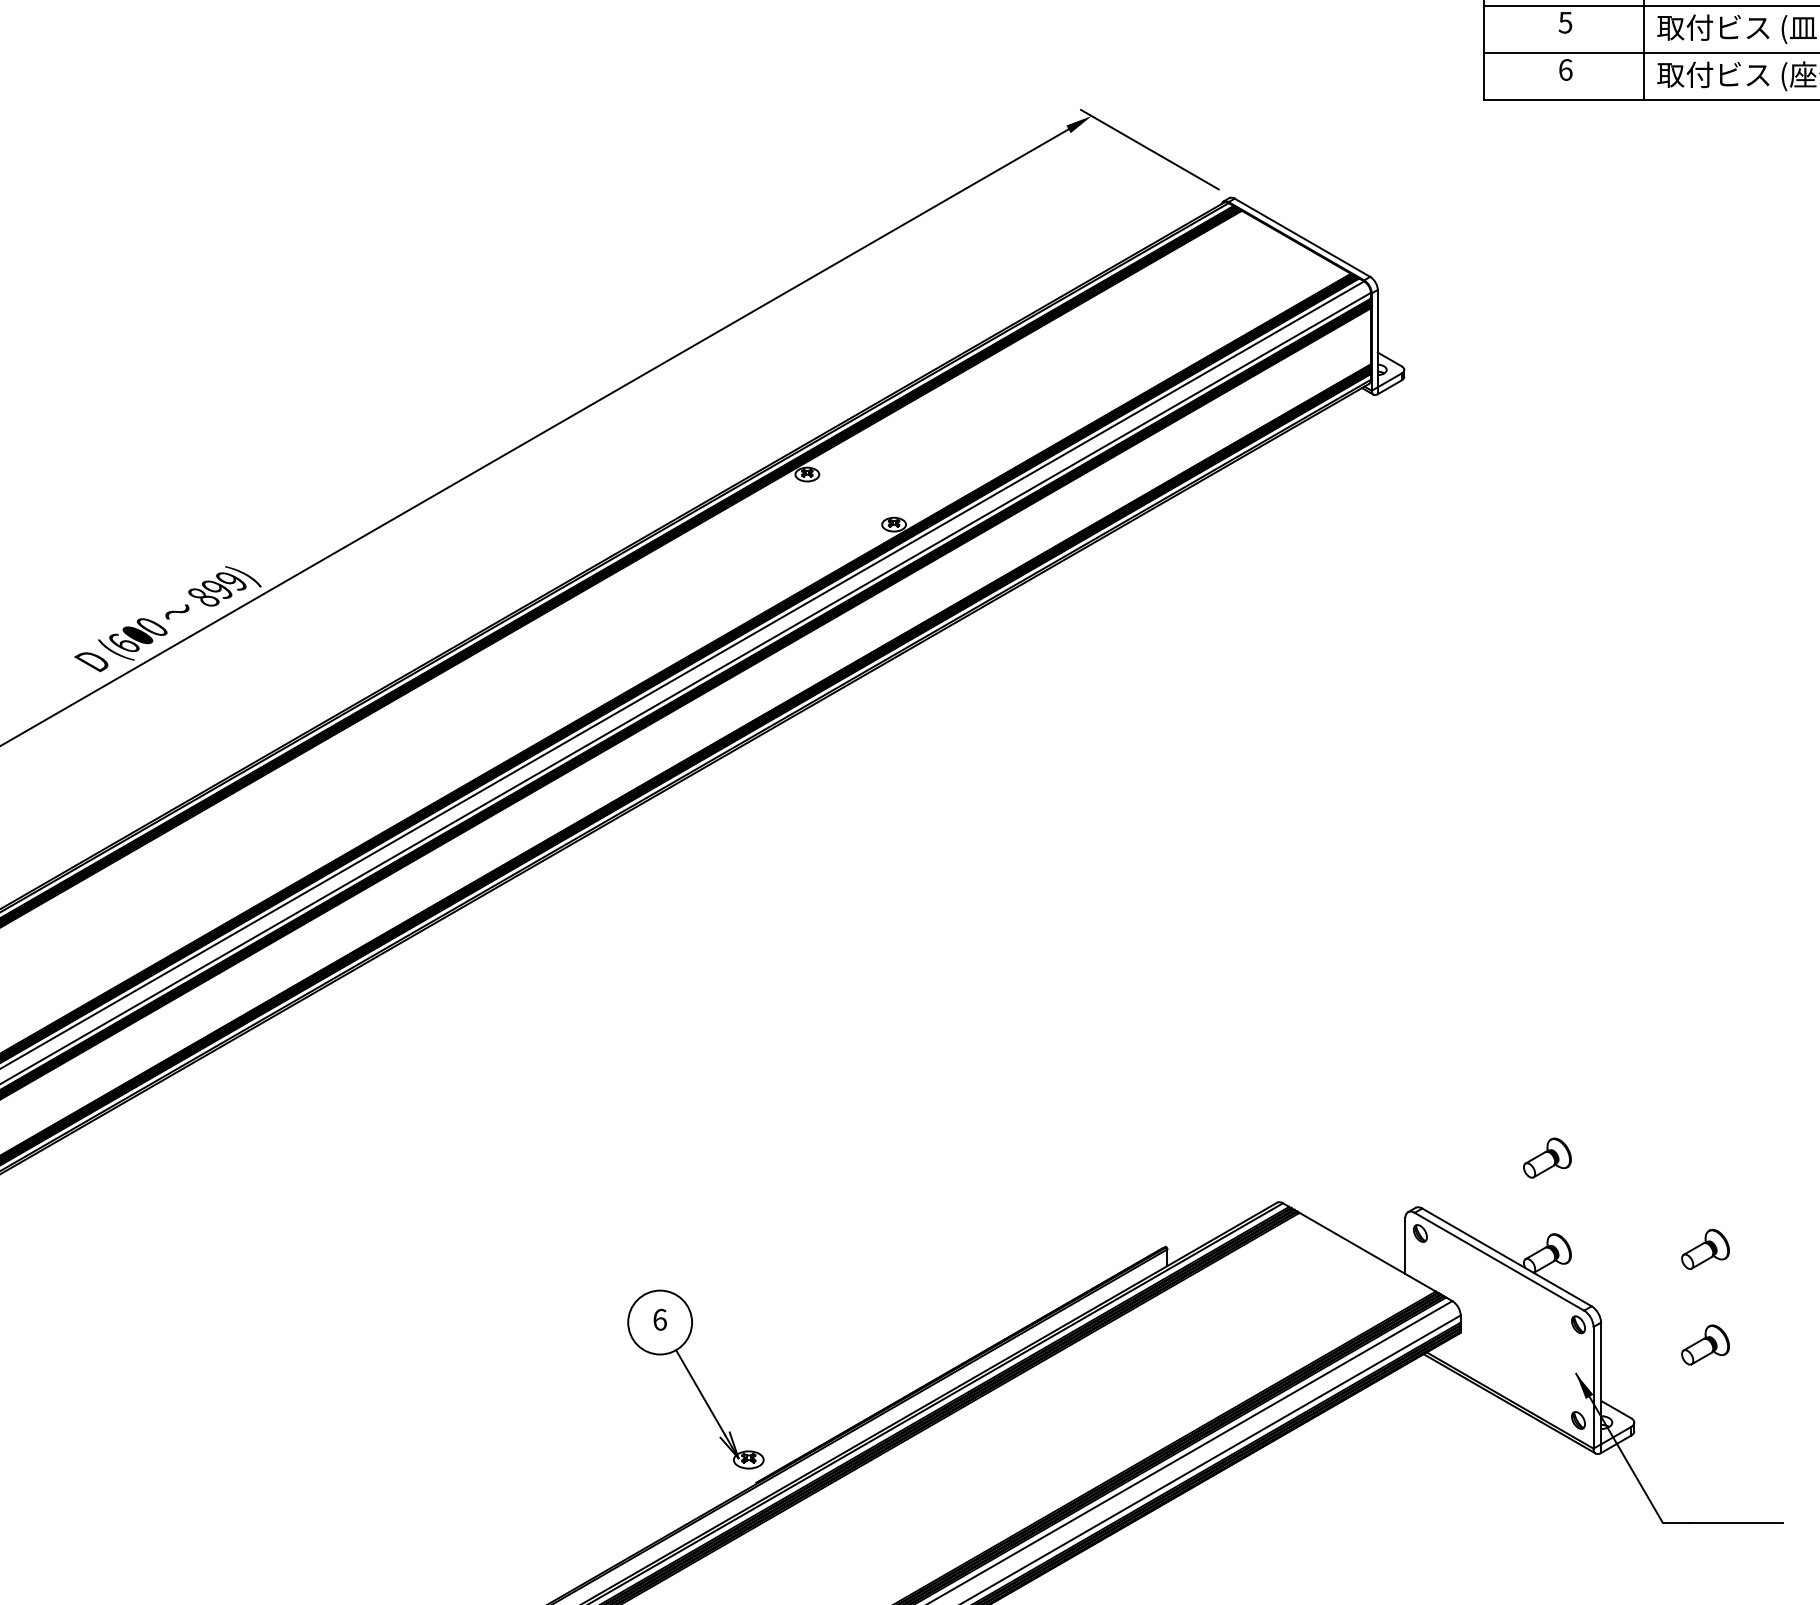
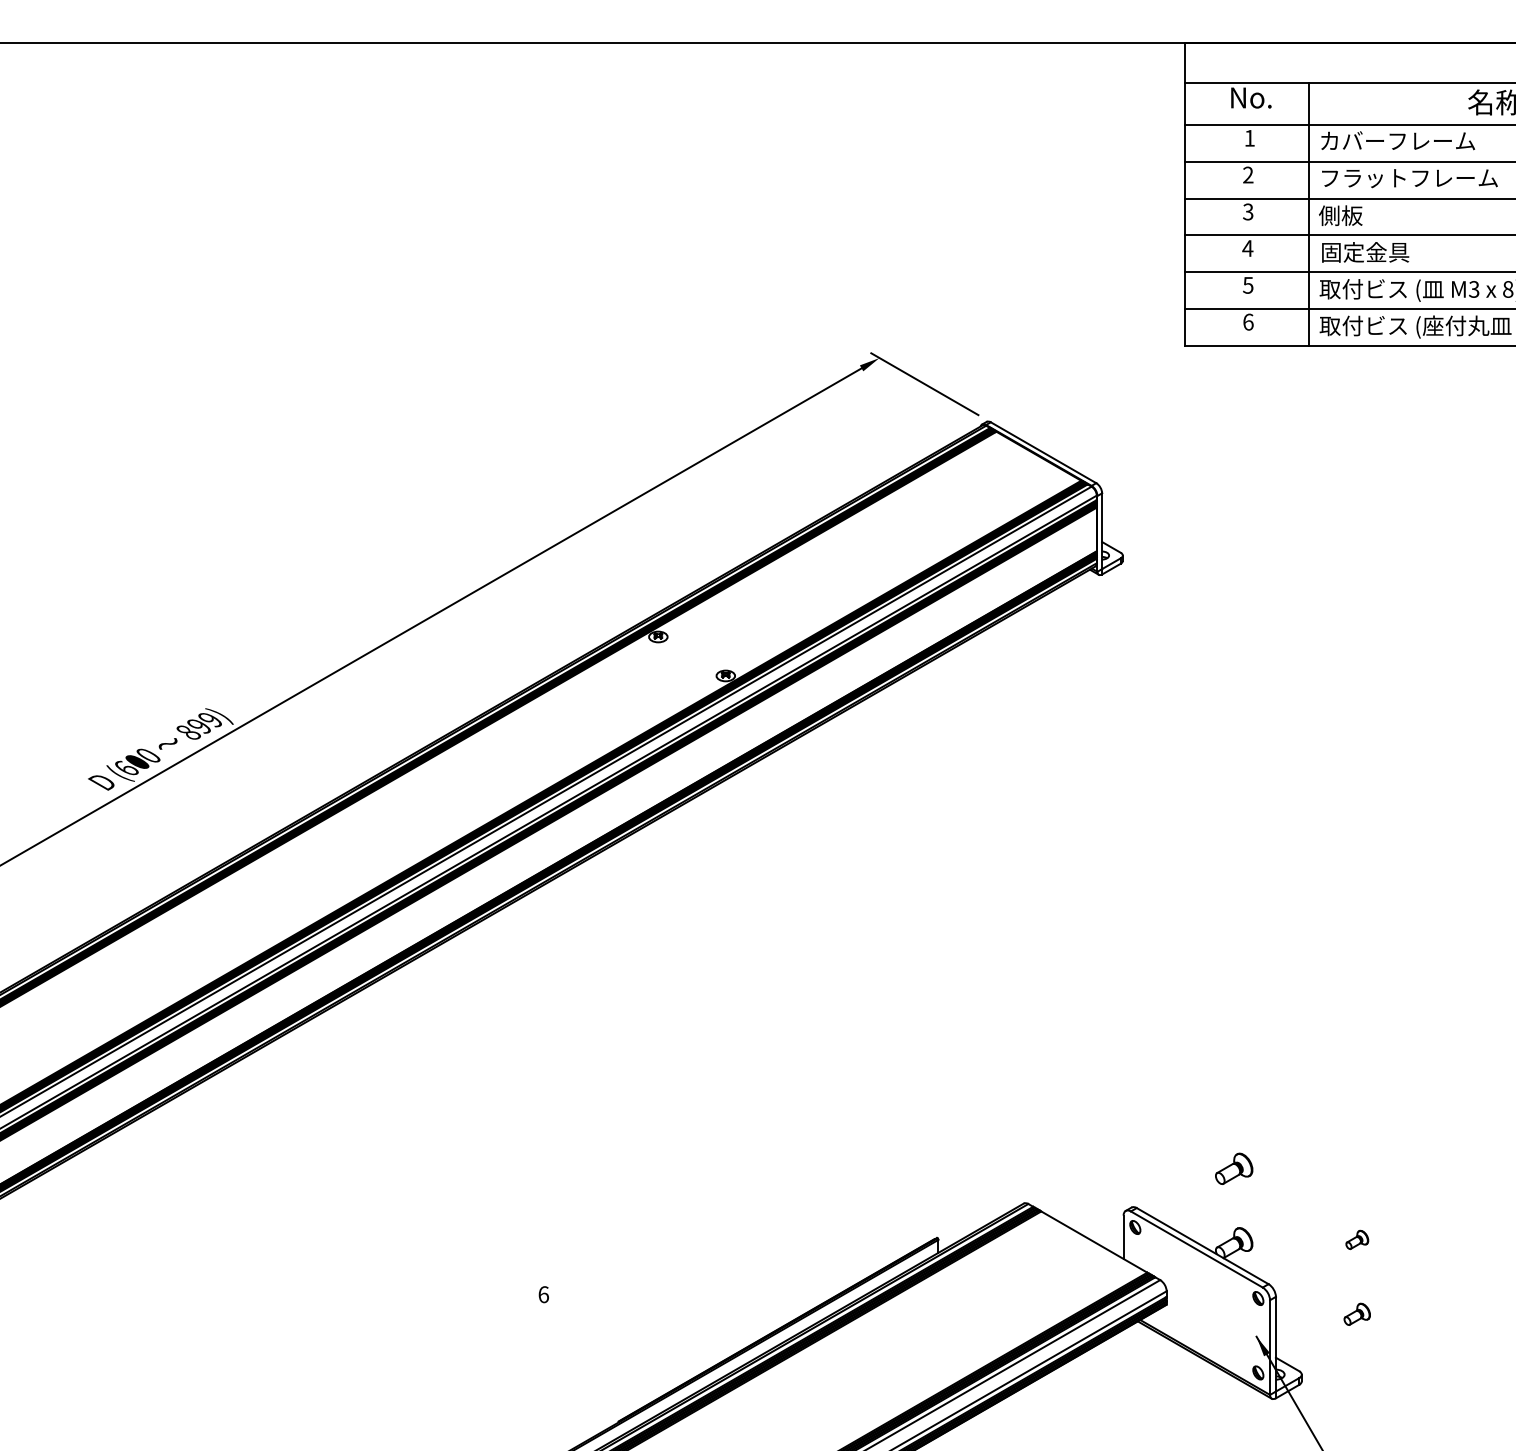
part: (1705, 1248) -> (1357, 1239), size x0.6
part: (1705, 1345) -> (1357, 1314), size x0.7
part: (695, 1380) -> (571, 1341), removed

